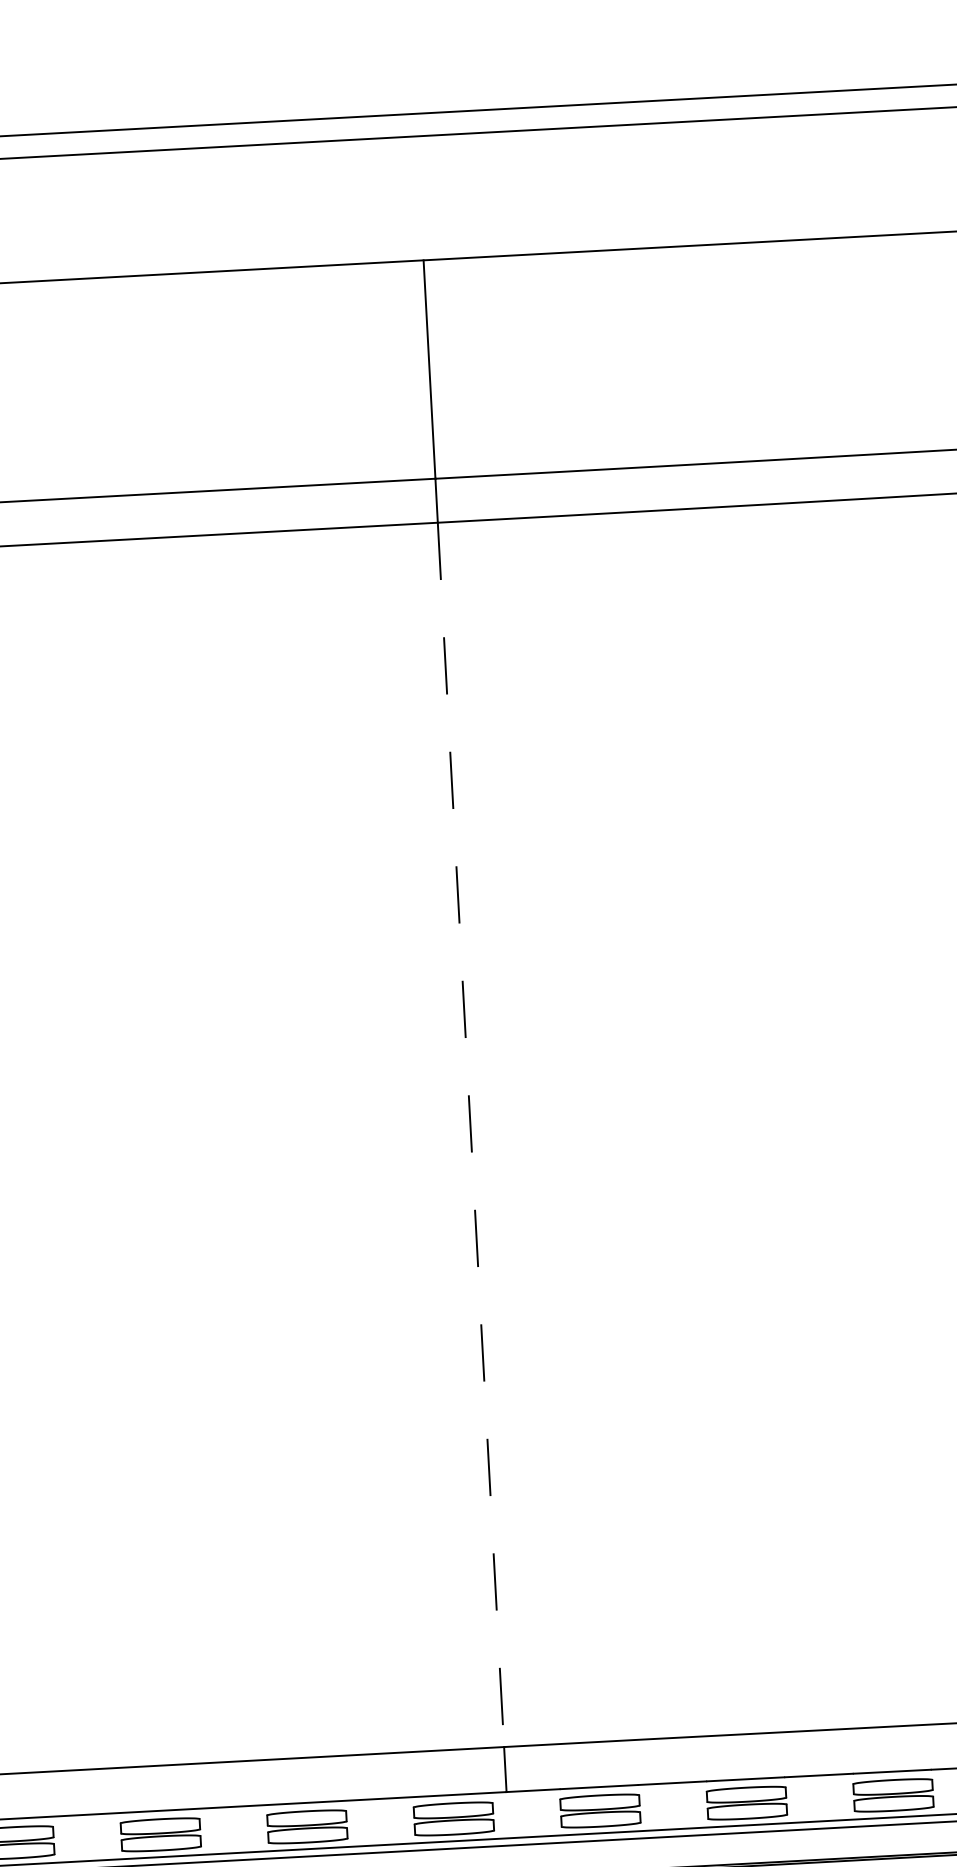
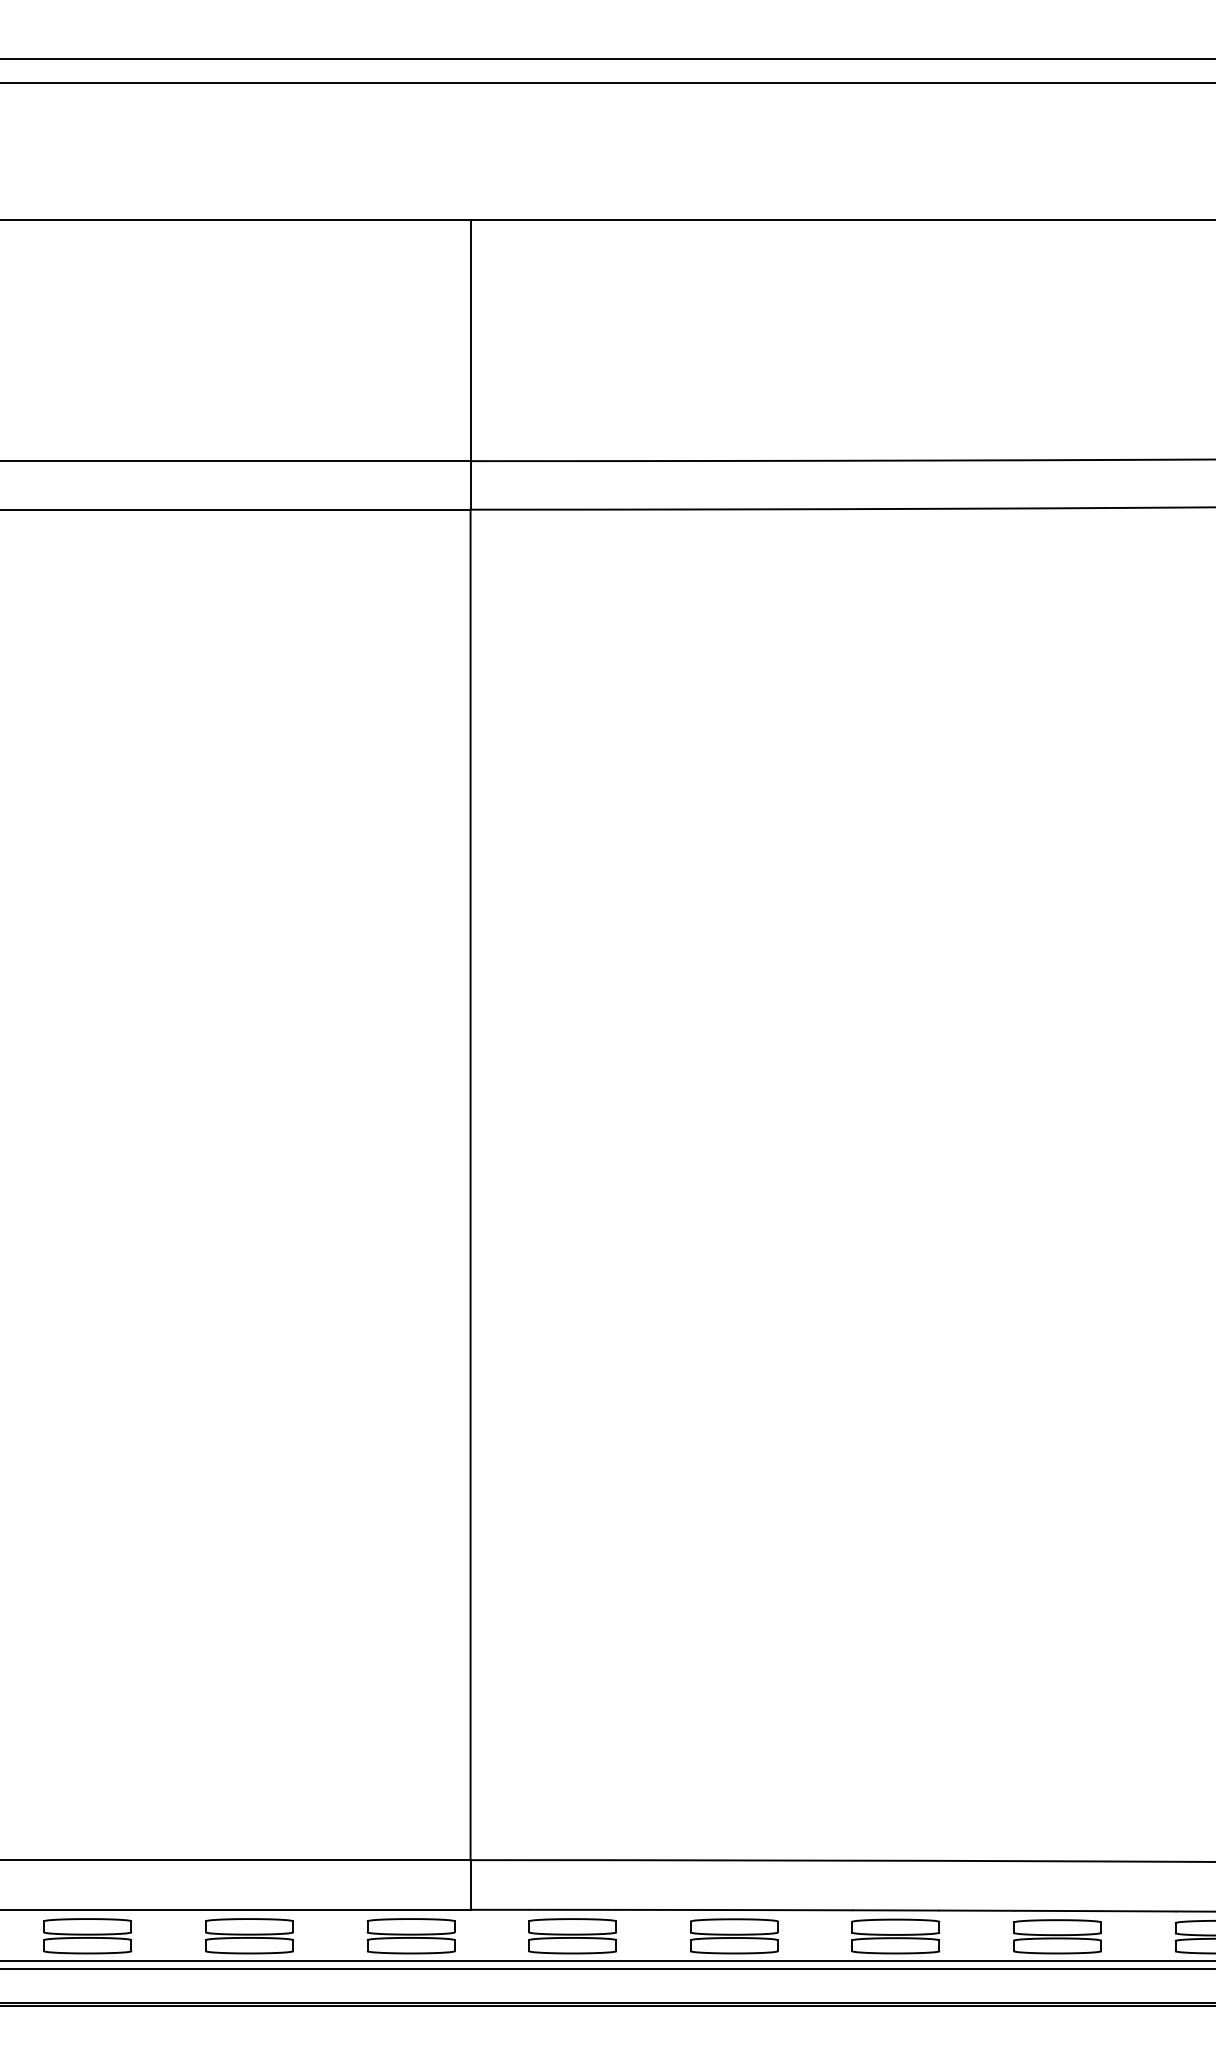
line: (470, 1135) -> (470, 1185), dashed -> solid

